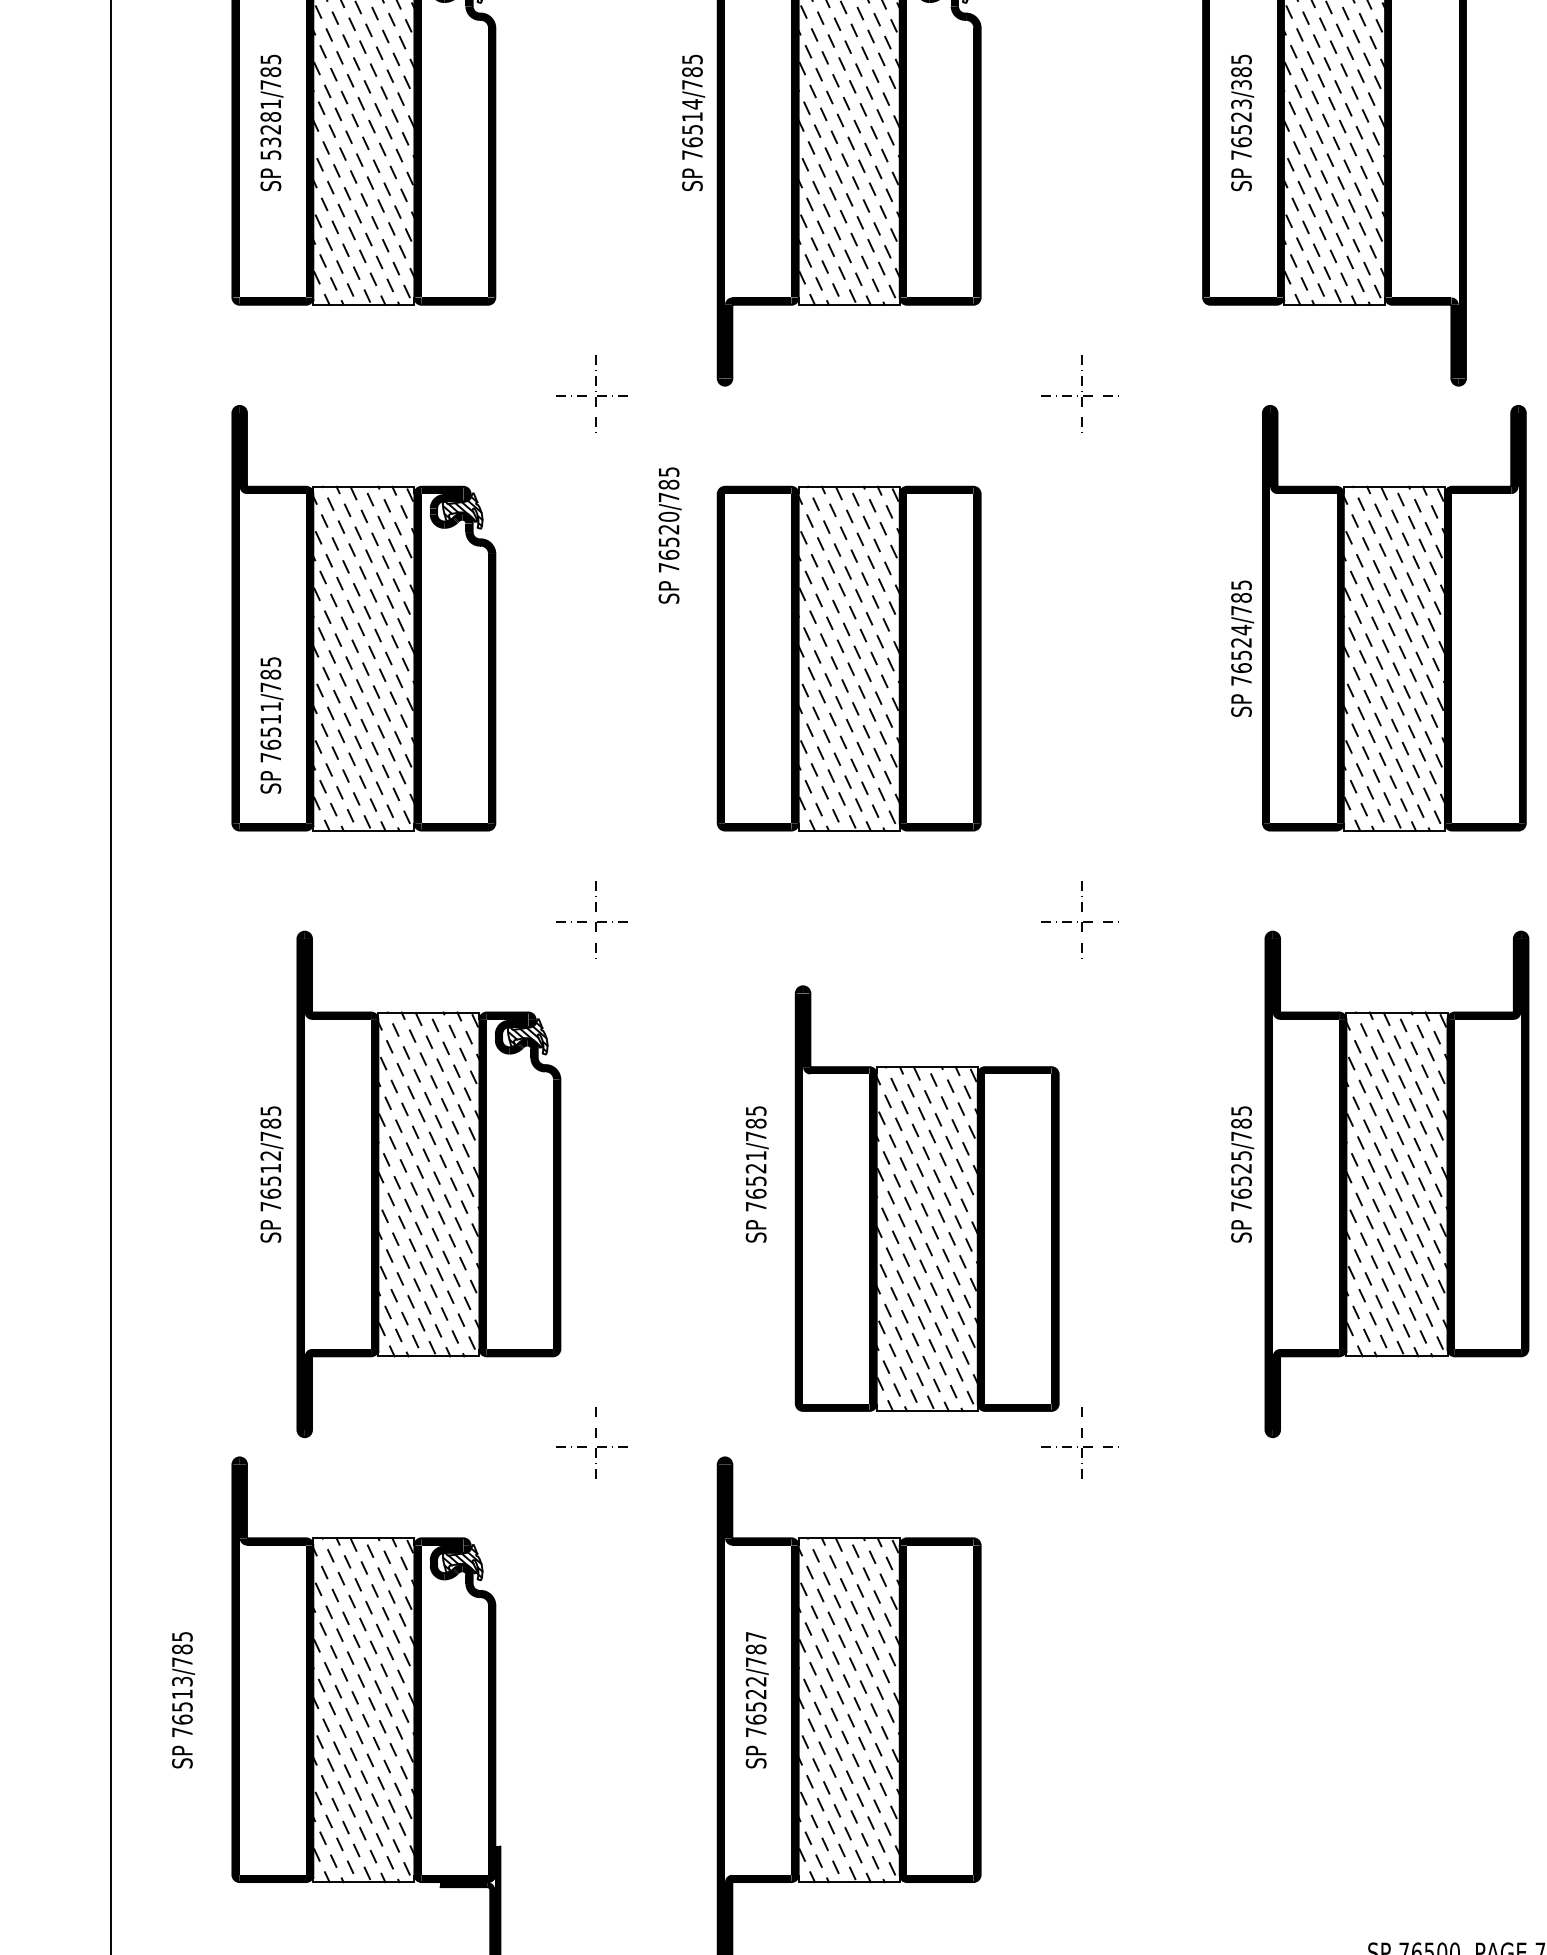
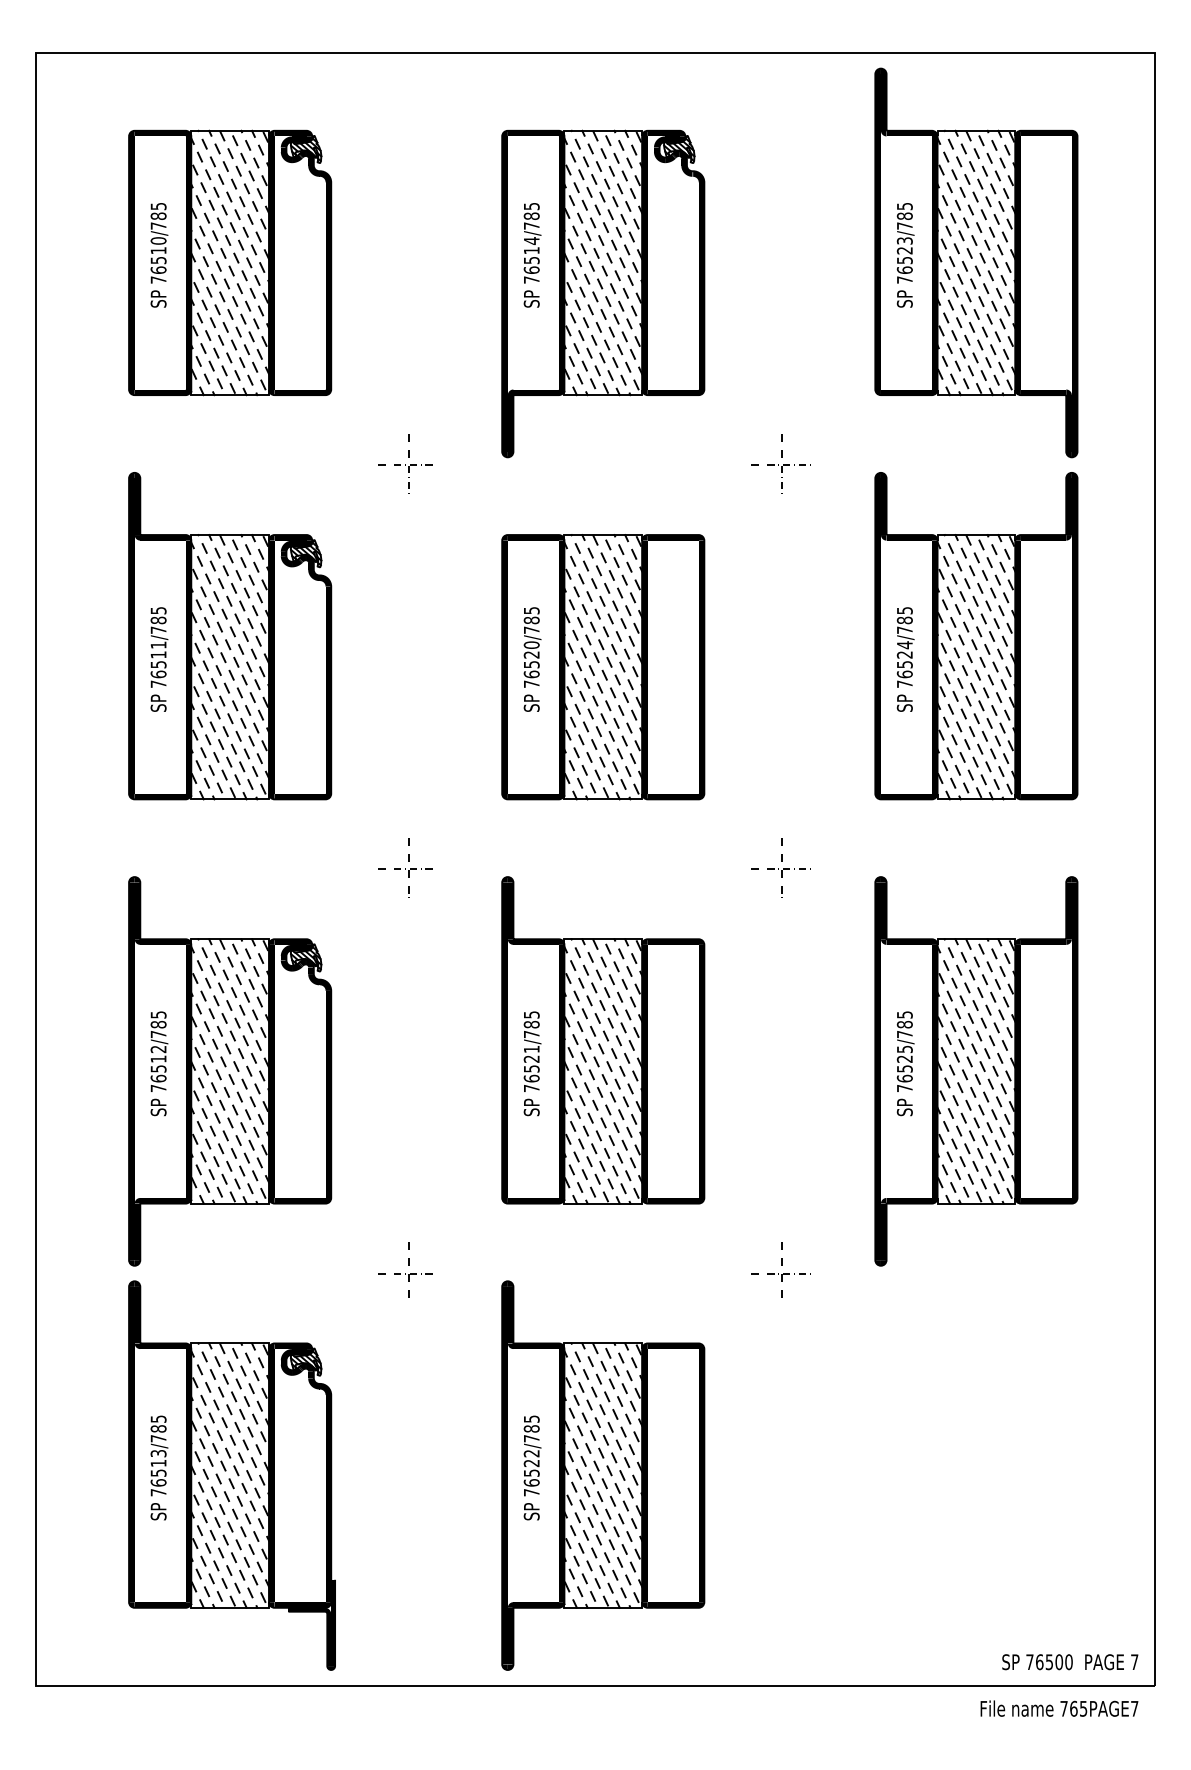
text: (1241, 84) -> (904, 225), 76523/385 -> 76523/785
text: (693, 123) -> (532, 255), moved
text: (270, 129) -> (158, 260), 53281/785 -> 76510/785
text: (670, 535) -> (532, 659), moved
part: (1394, 618) -> (976, 636), moved
text: (271, 725) -> (159, 659), moved
part: (429, 1184) -> (230, 1071), moved
part: (1397, 1184) -> (976, 1071), moved
part: (927, 1198) -> (603, 1040), moved
text: (755, 1635) -> (531, 1418), 76522/787 -> 76522/785
text: (183, 1699) -> (159, 1467), moved

